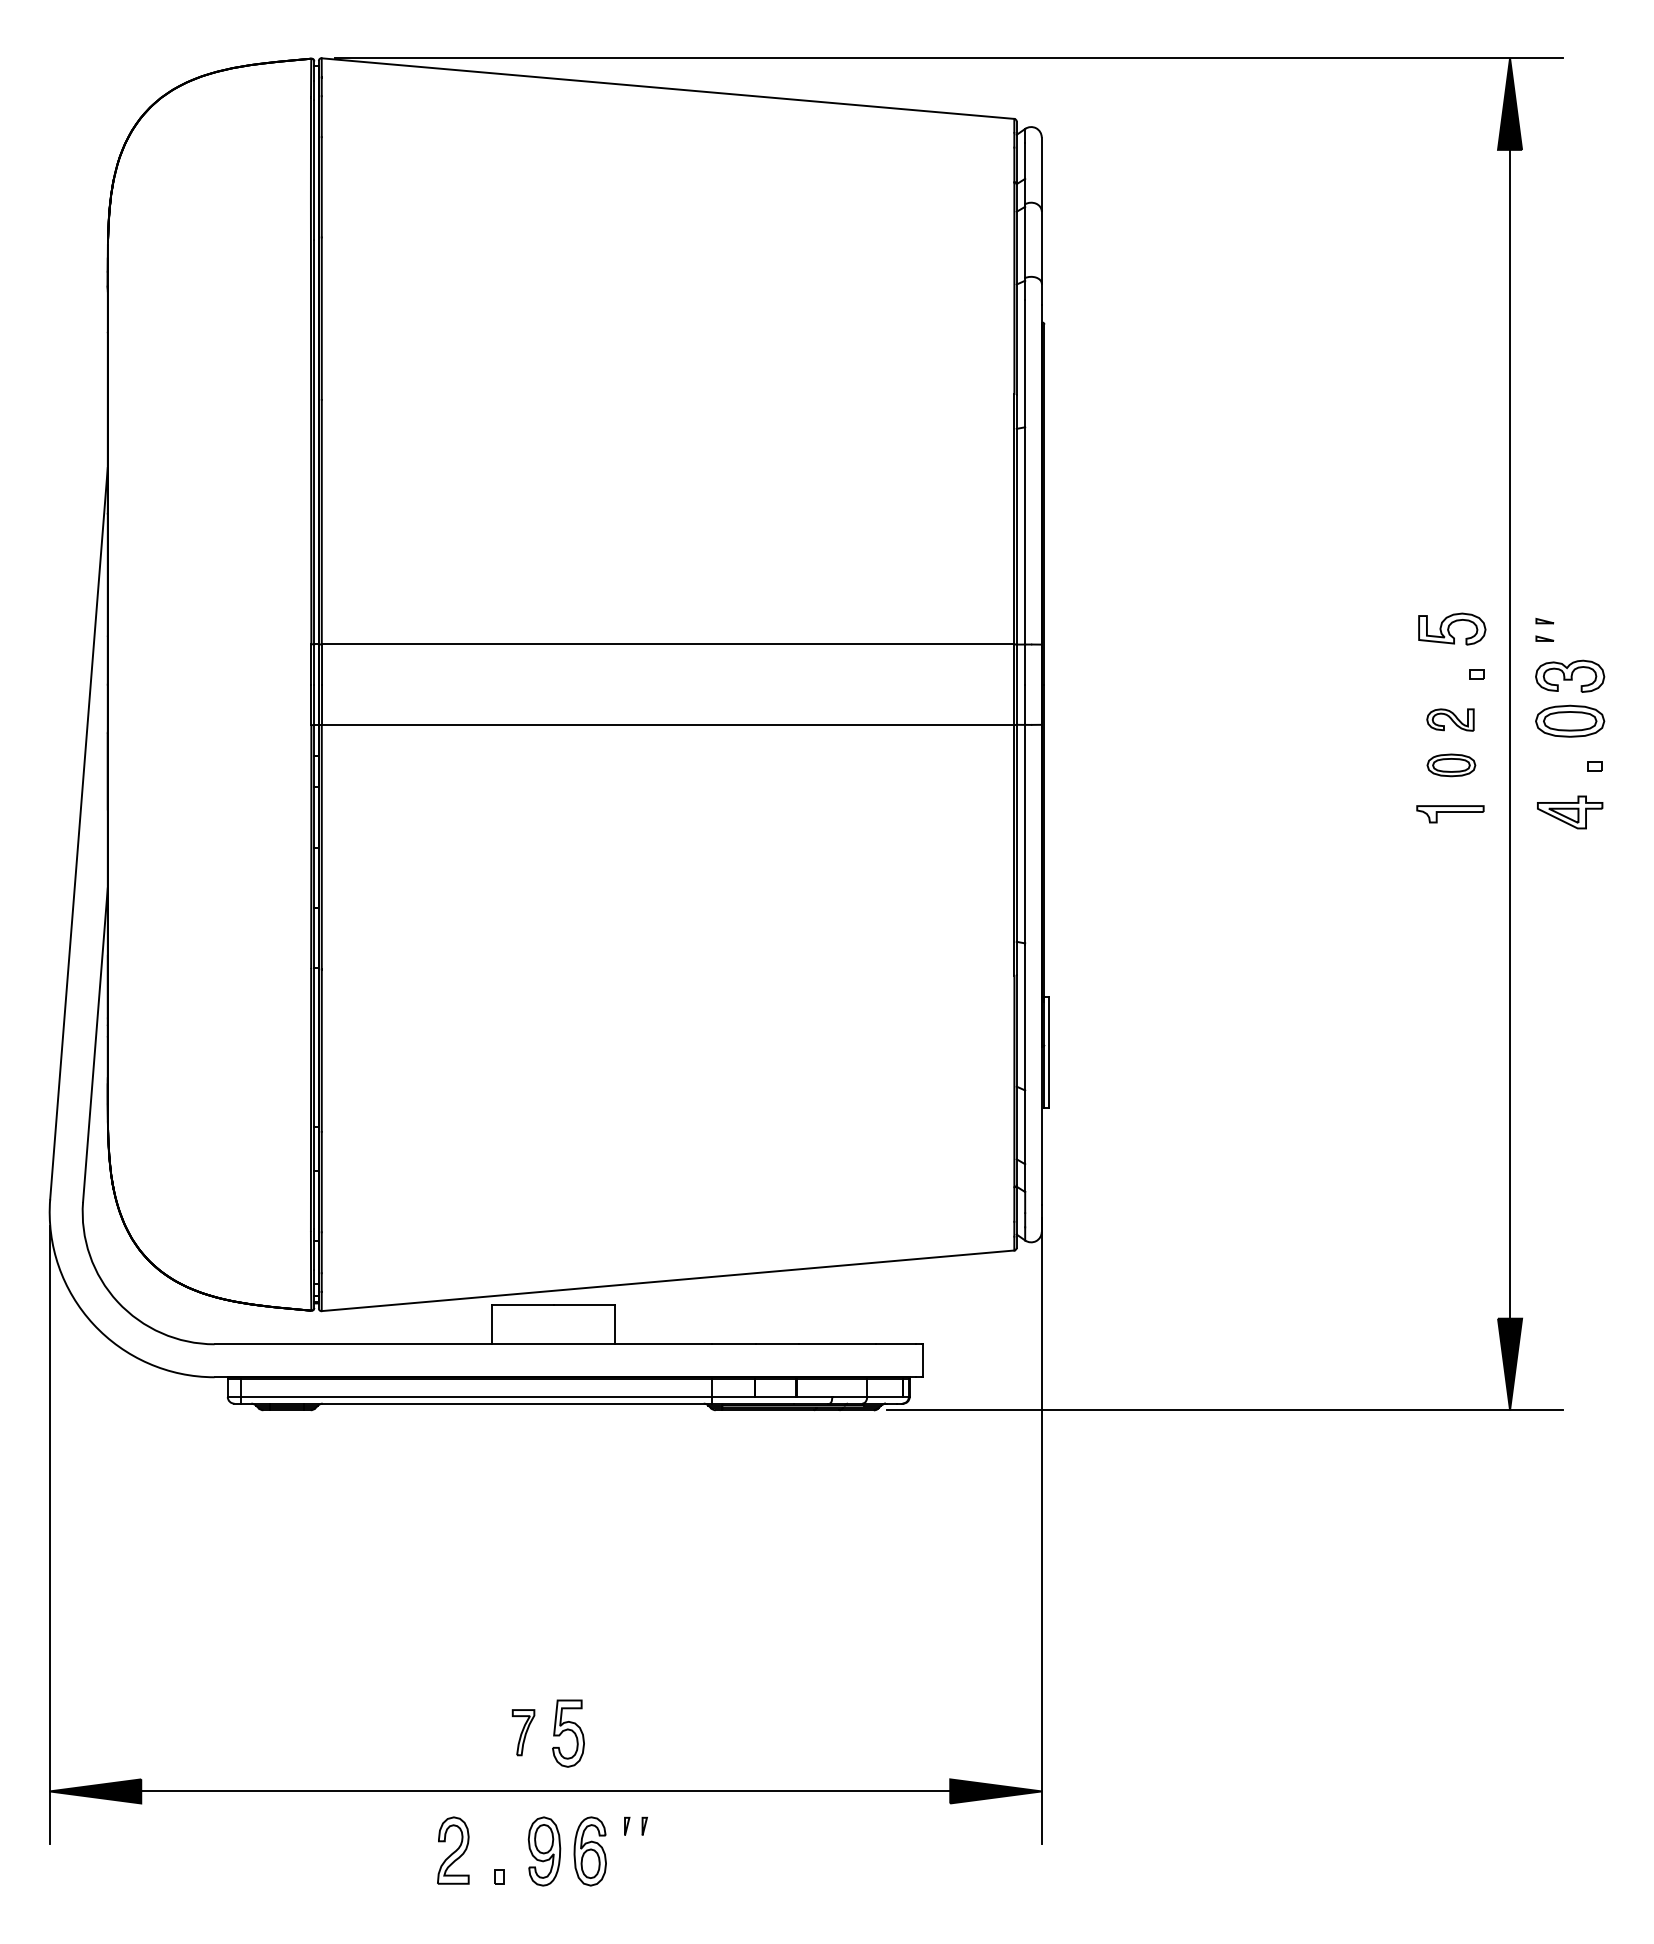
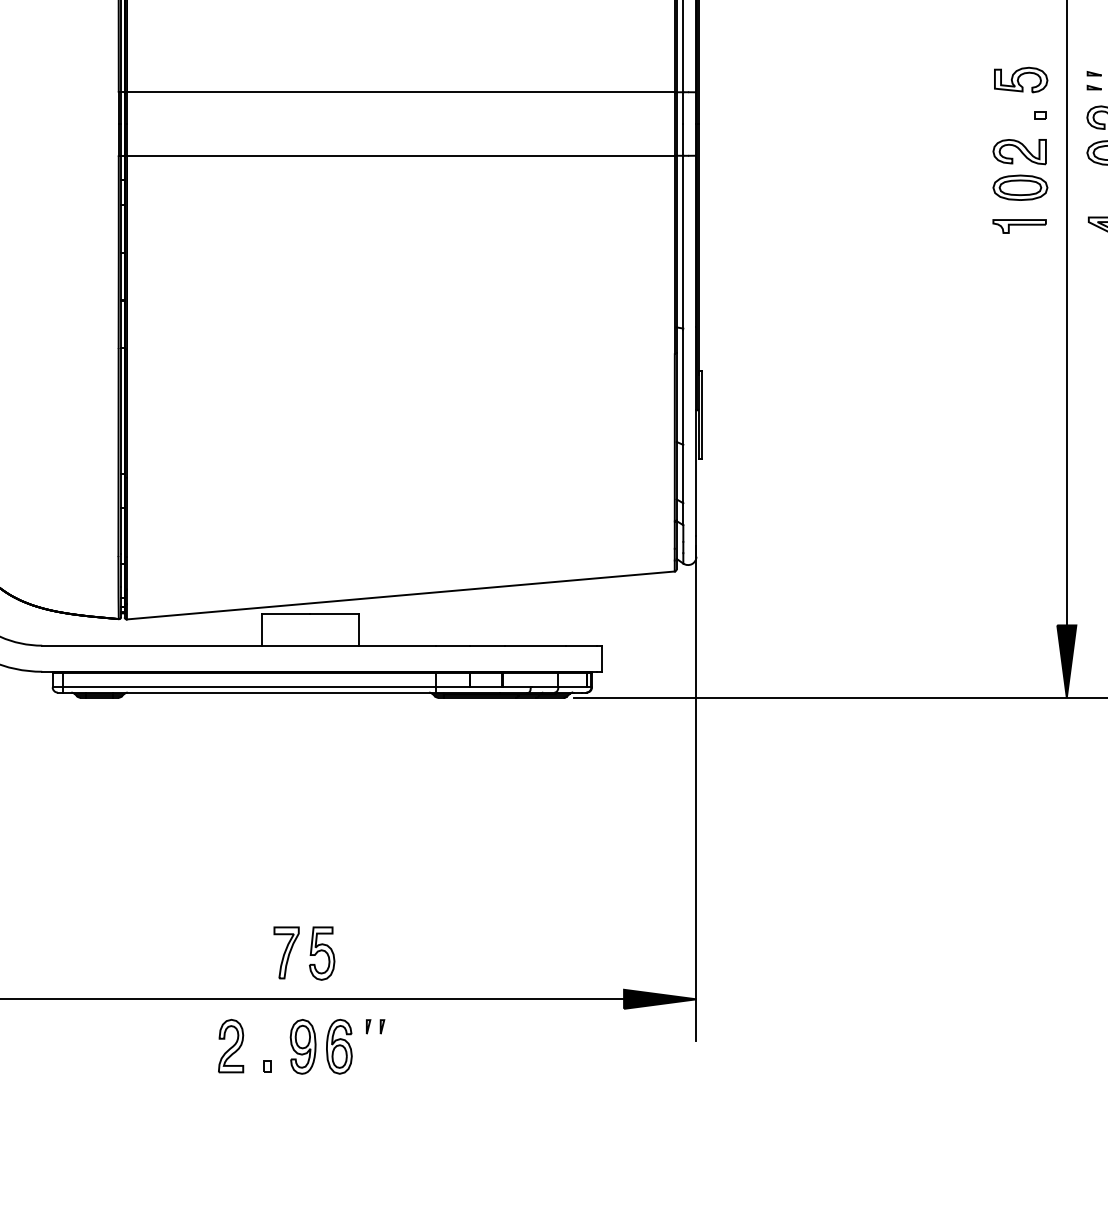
part: (1450, 719) -> (1019, 151), size x1.43
part: (1451, 765) -> (1020, 187), size x1.43
part: (523, 1732) -> (286, 952), size x1.43

